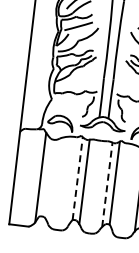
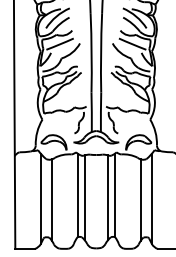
line: (77, 178) -> (77, 195), dashed -> solid
line: (51, 179) -> (51, 199), added
line: (107, 184) -> (107, 197), dashed -> solid

